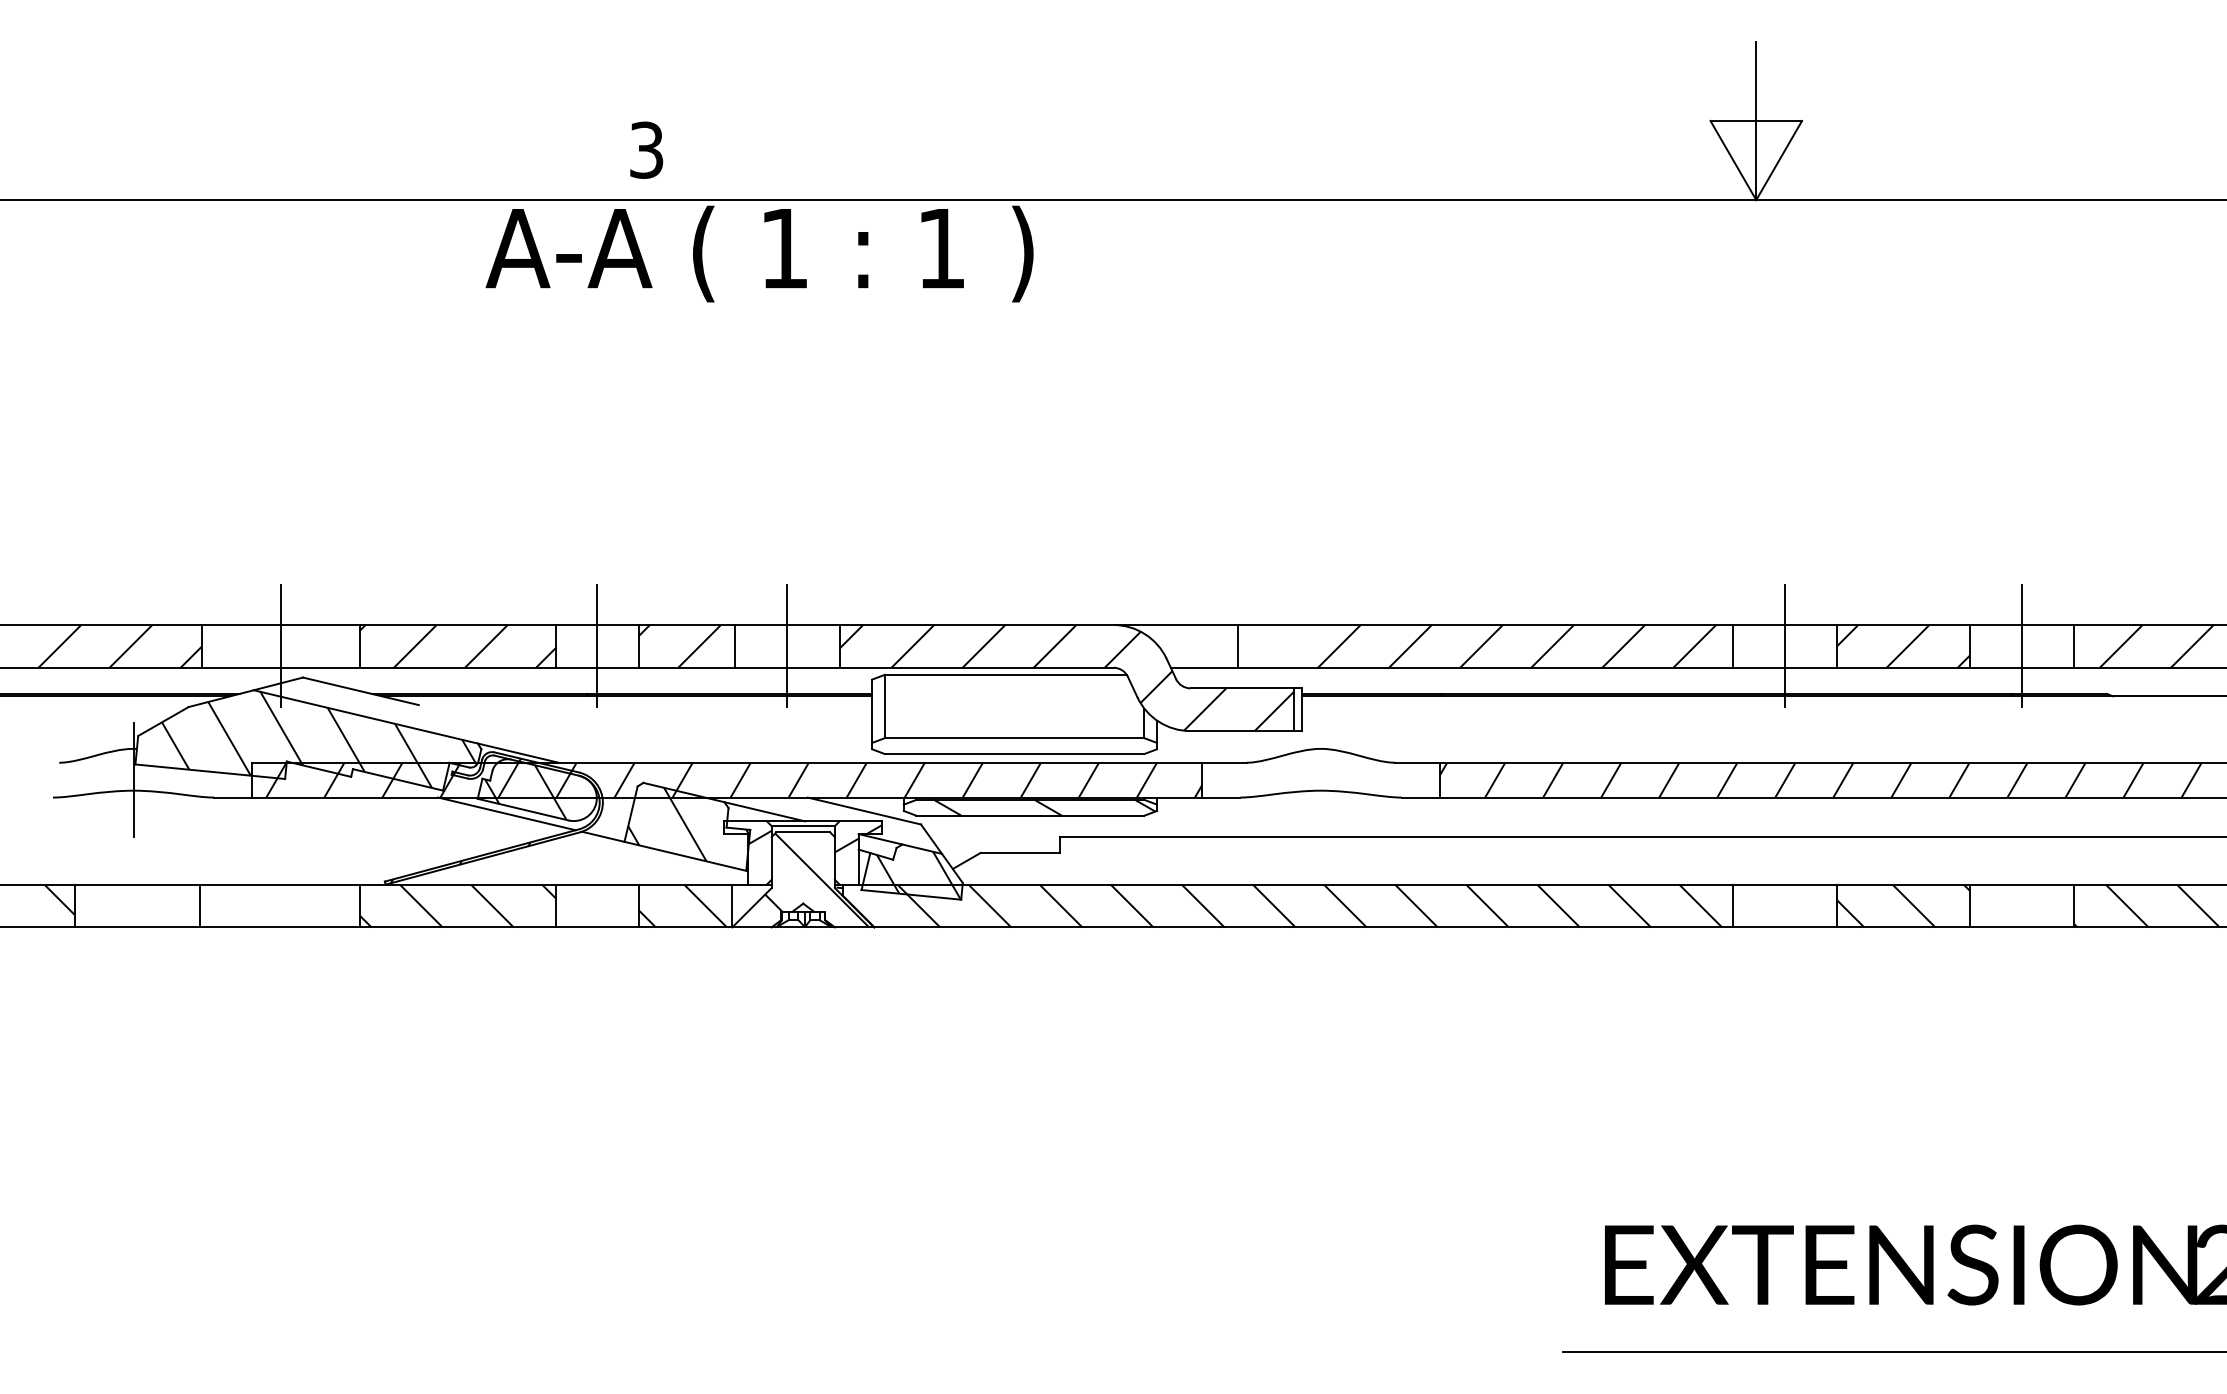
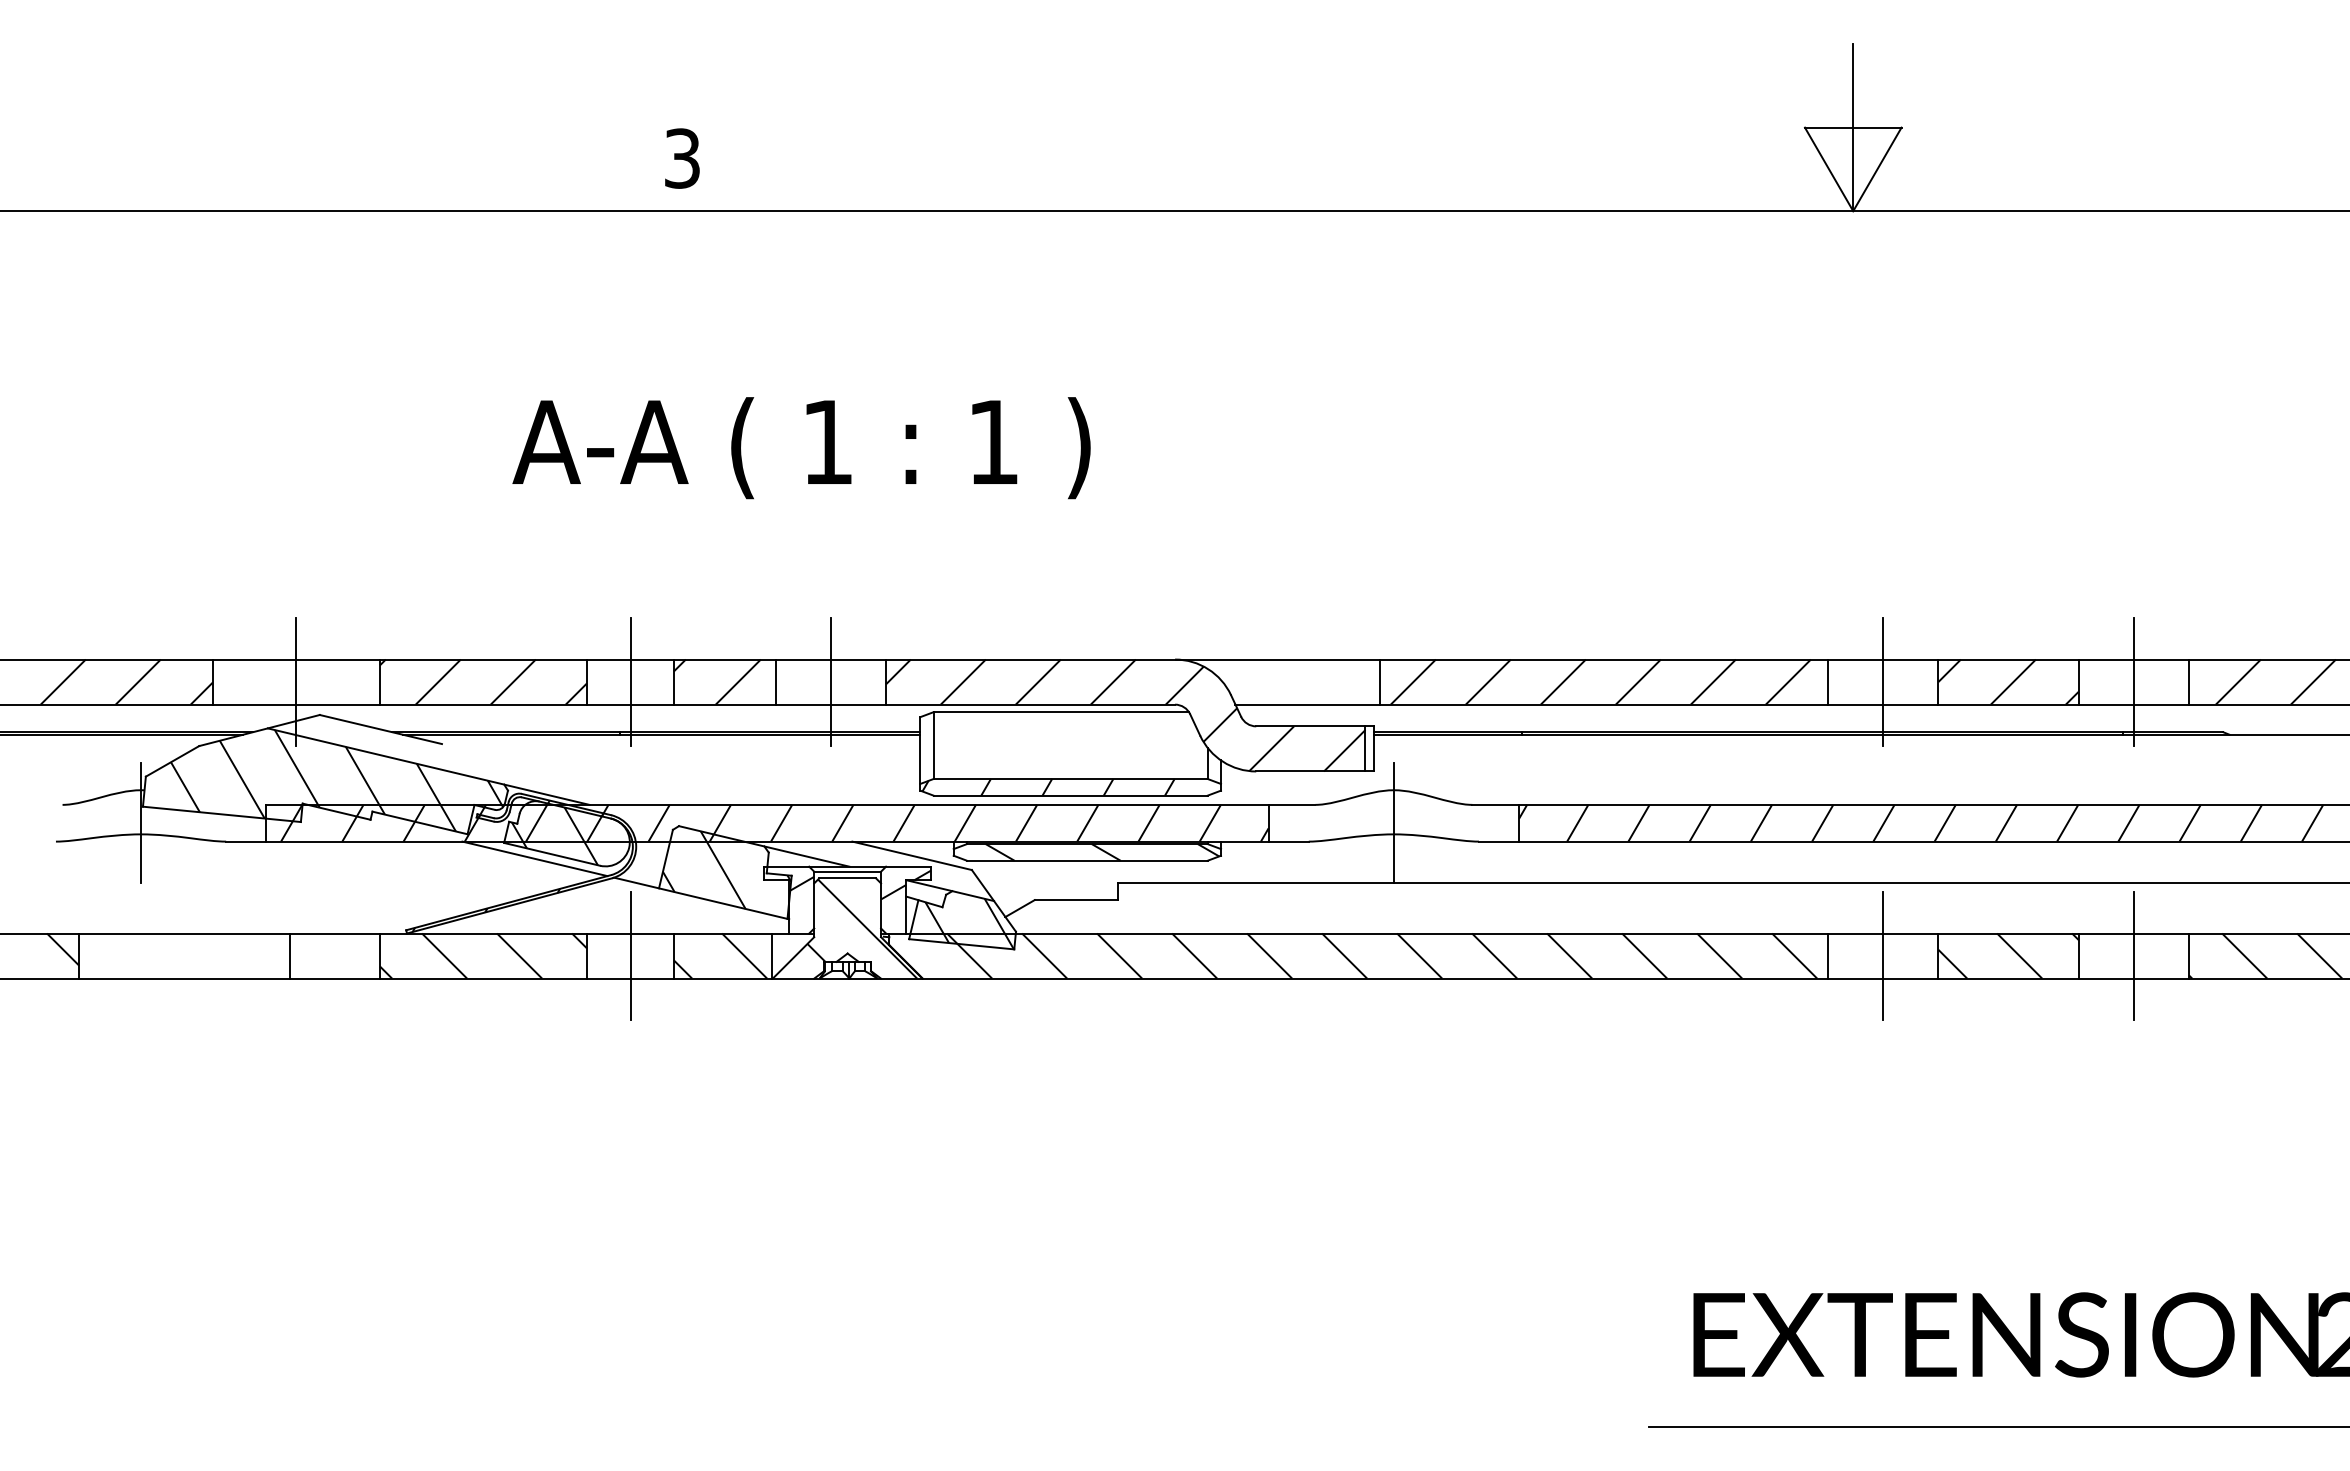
text: (759, 254) -> (801, 448), moved
line: (1238, 645) -> (1380, 681), moved
hatch: (993, 745) -> (1048, 786), added
line: (1320, 780) -> (1393, 823), added
line: (200, 905) -> (290, 955), moved
line: (597, 905) -> (630, 955), added
line: (1784, 905) -> (1883, 955), added
line: (2021, 905) -> (2133, 955), added

